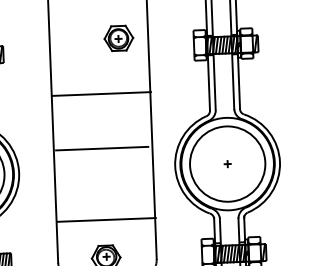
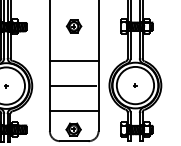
part: (117, 38) -> (73, 26), moved
line: (101, 93) -> (74, 60), moved
line: (101, 148) -> (73, 85), moved

